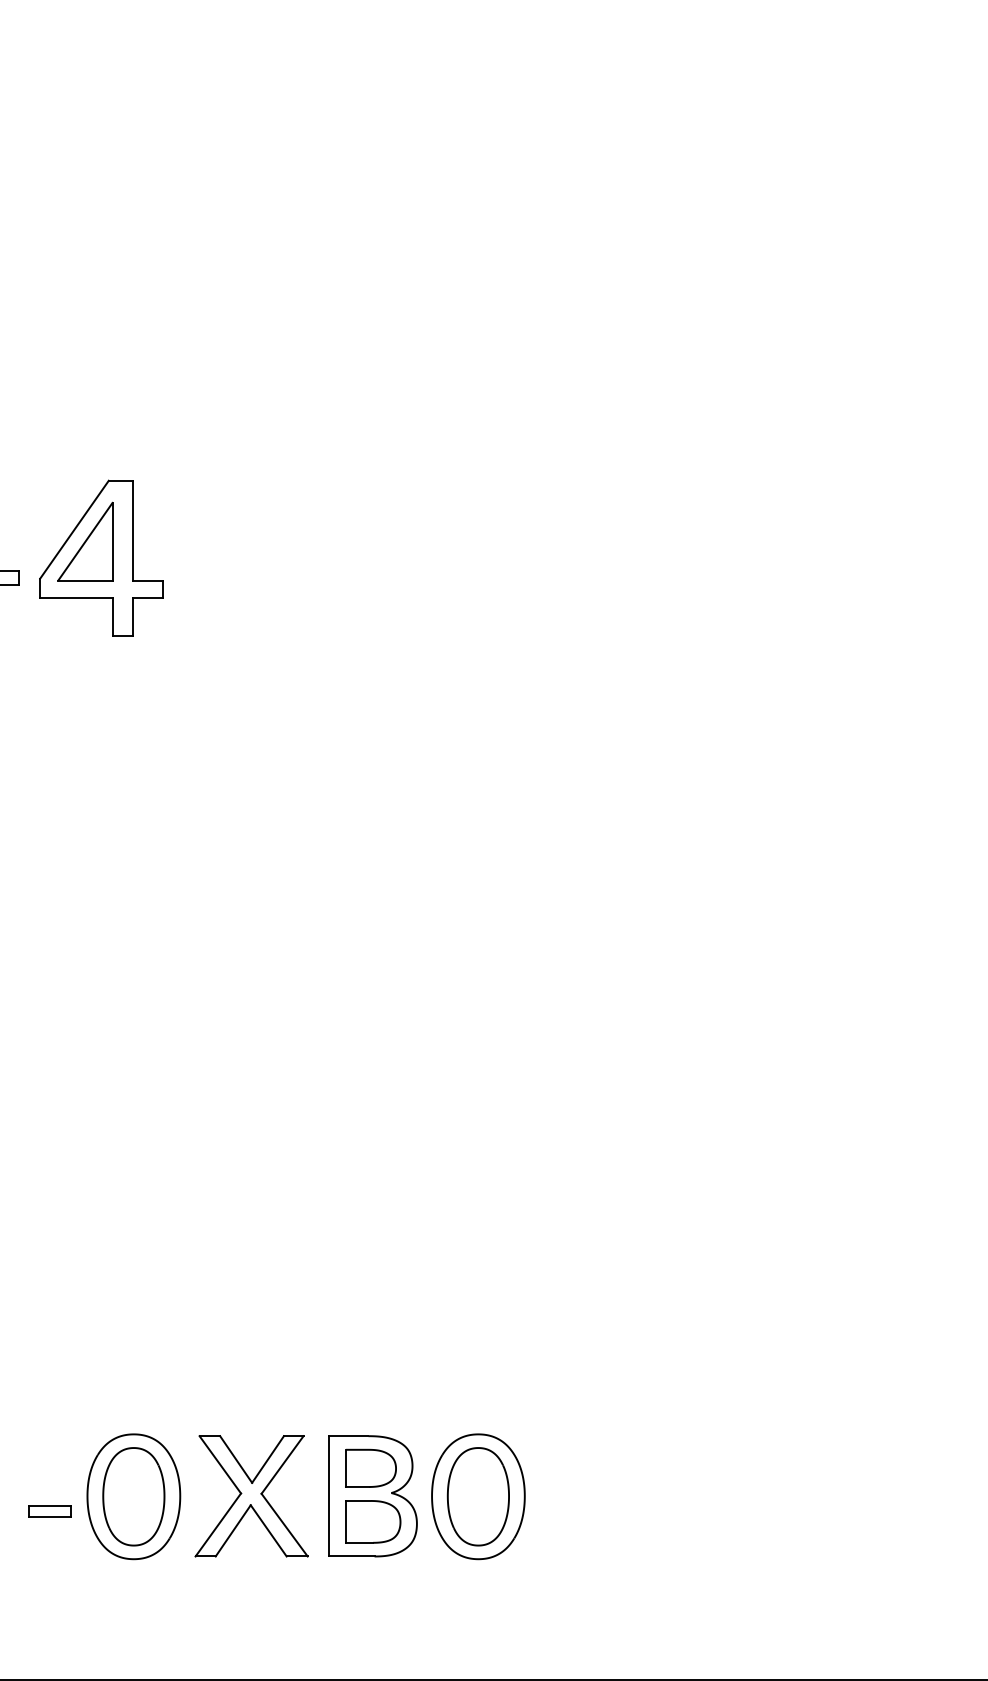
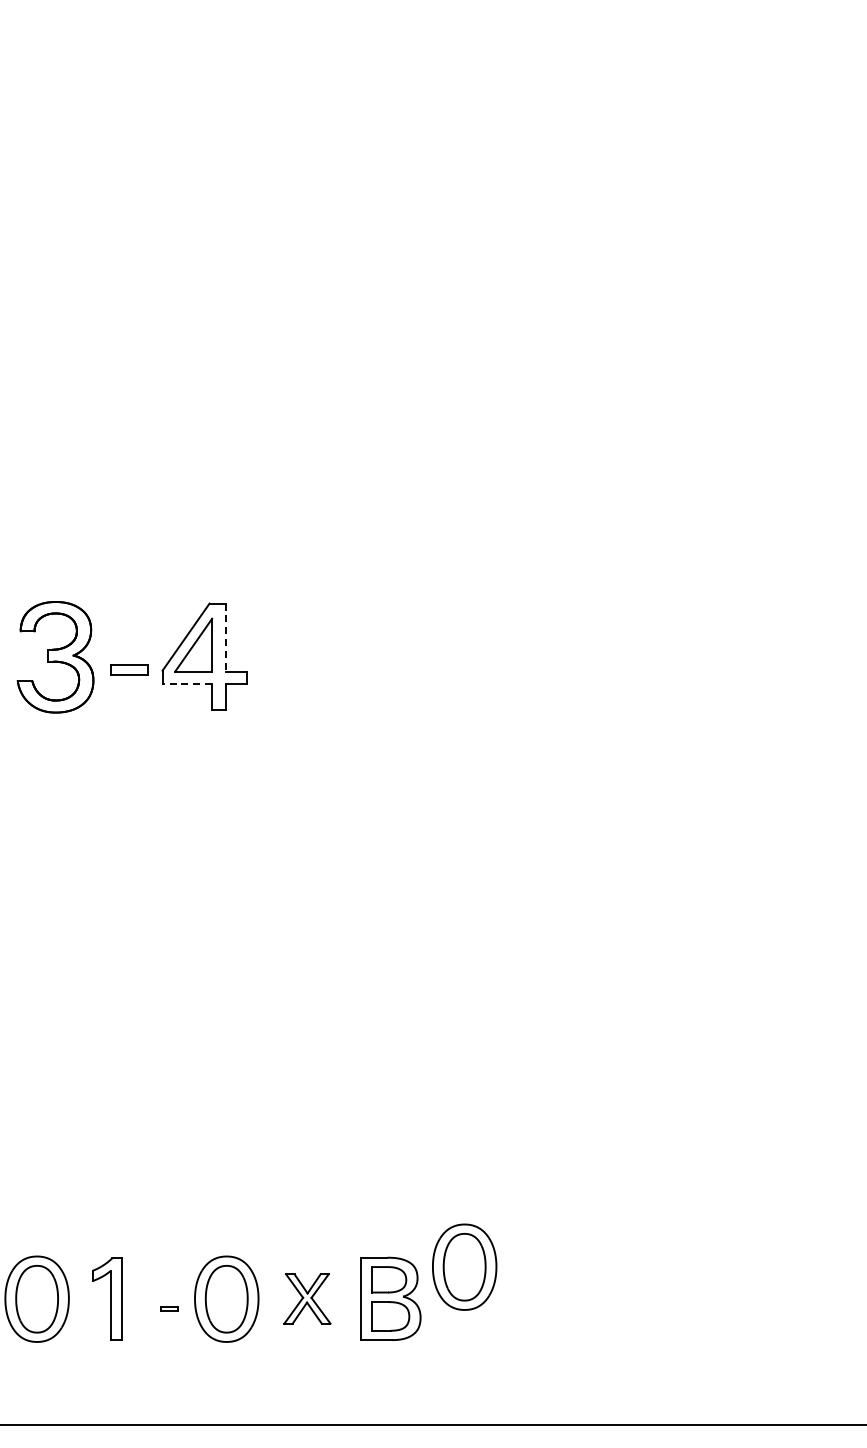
line: (133, 531) -> (226, 638), solid -> dashed
line: (76, 597) -> (187, 683), solid -> dashed
part: (251, 1495) -> (307, 1298), size x0.6
part: (478, 1495) -> (464, 1266), moved
part: (48, 1510) -> (168, 1308), size x0.6

